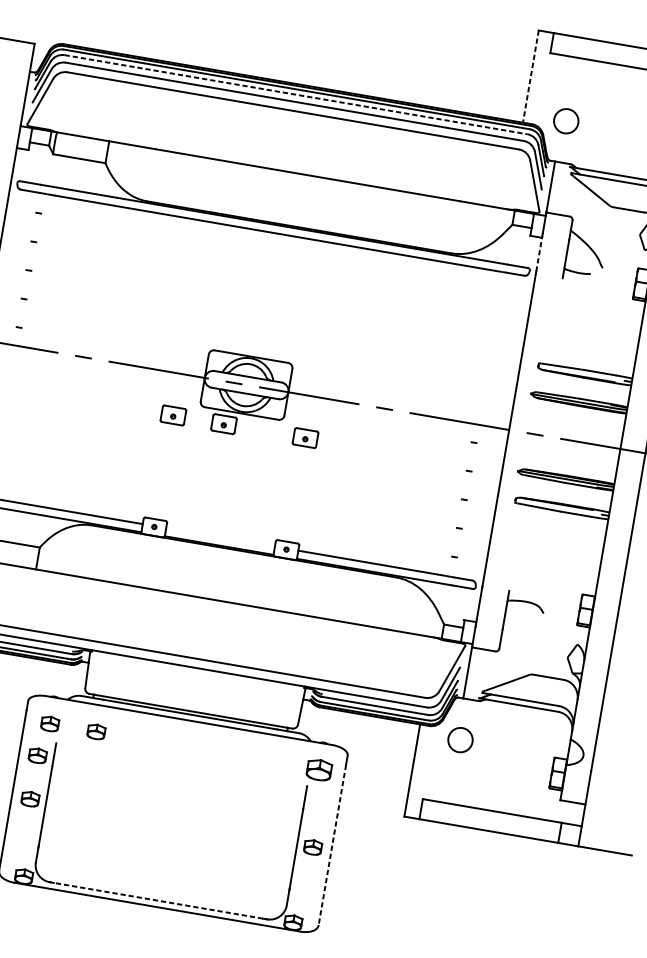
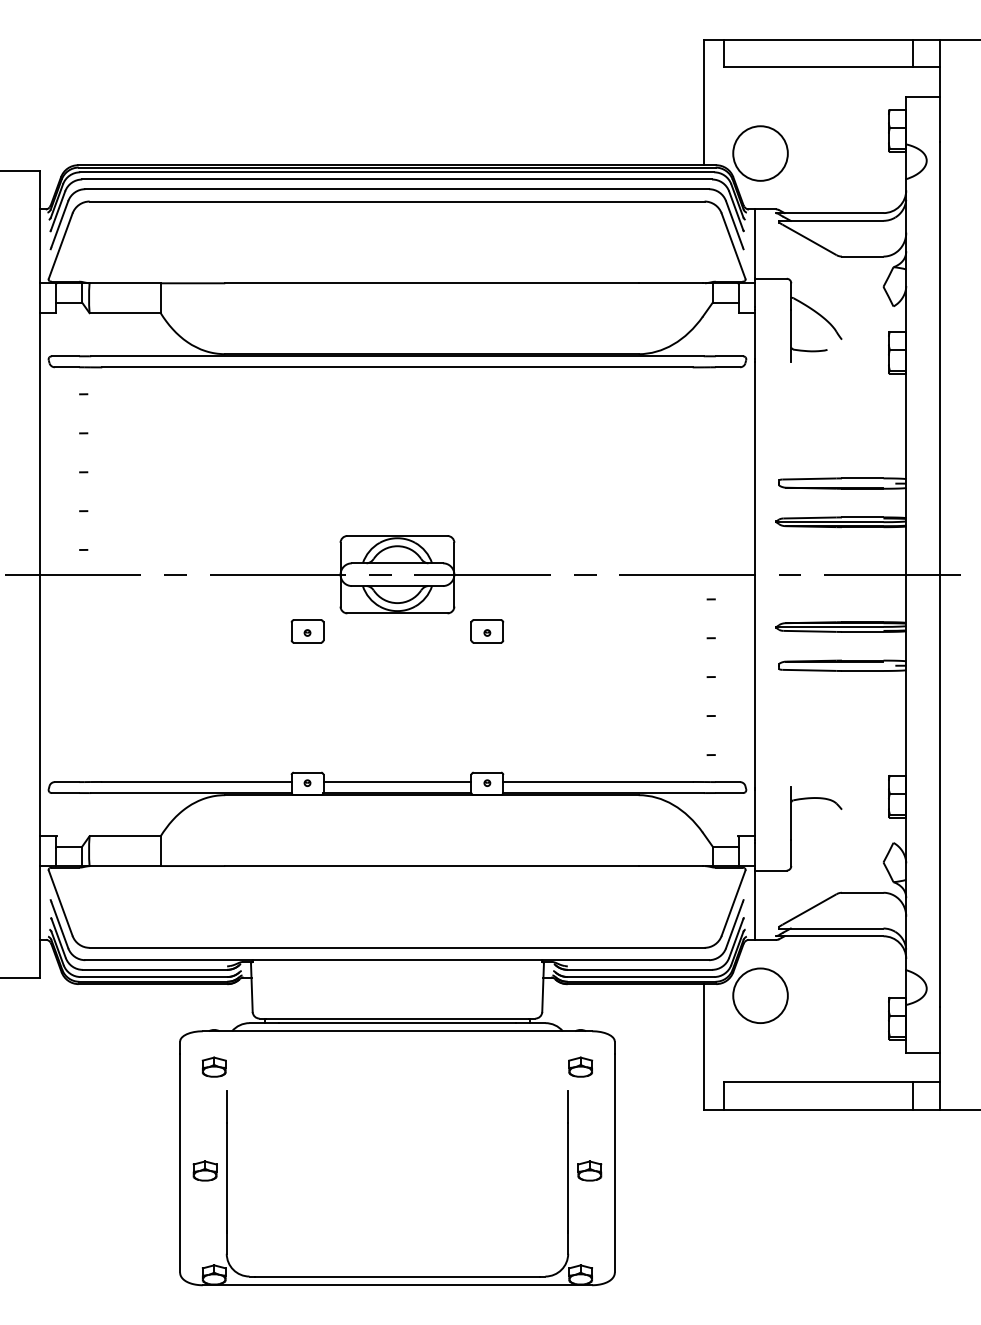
line: (530, 76) -> (703, 102), dashed -> solid
line: (296, 94) -> (397, 179), dashed -> solid
circle: (566, 121) -> (760, 153), size x1.67
line: (539, 253) -> (754, 334), dashed -> solid
part: (224, 424) -> (376, 631), removed
line: (220, 537) -> (397, 781), added
part: (95, 731) -> (276, 1066), removed
circle: (460, 739) -> (760, 995), size x1.67
part: (37, 755) -> (204, 1111), removed
part: (319, 769) -> (580, 1066), size x0.71
line: (332, 844) -> (614, 1163), dashed -> solid
line: (157, 900) -> (396, 1276), dashed -> solid

